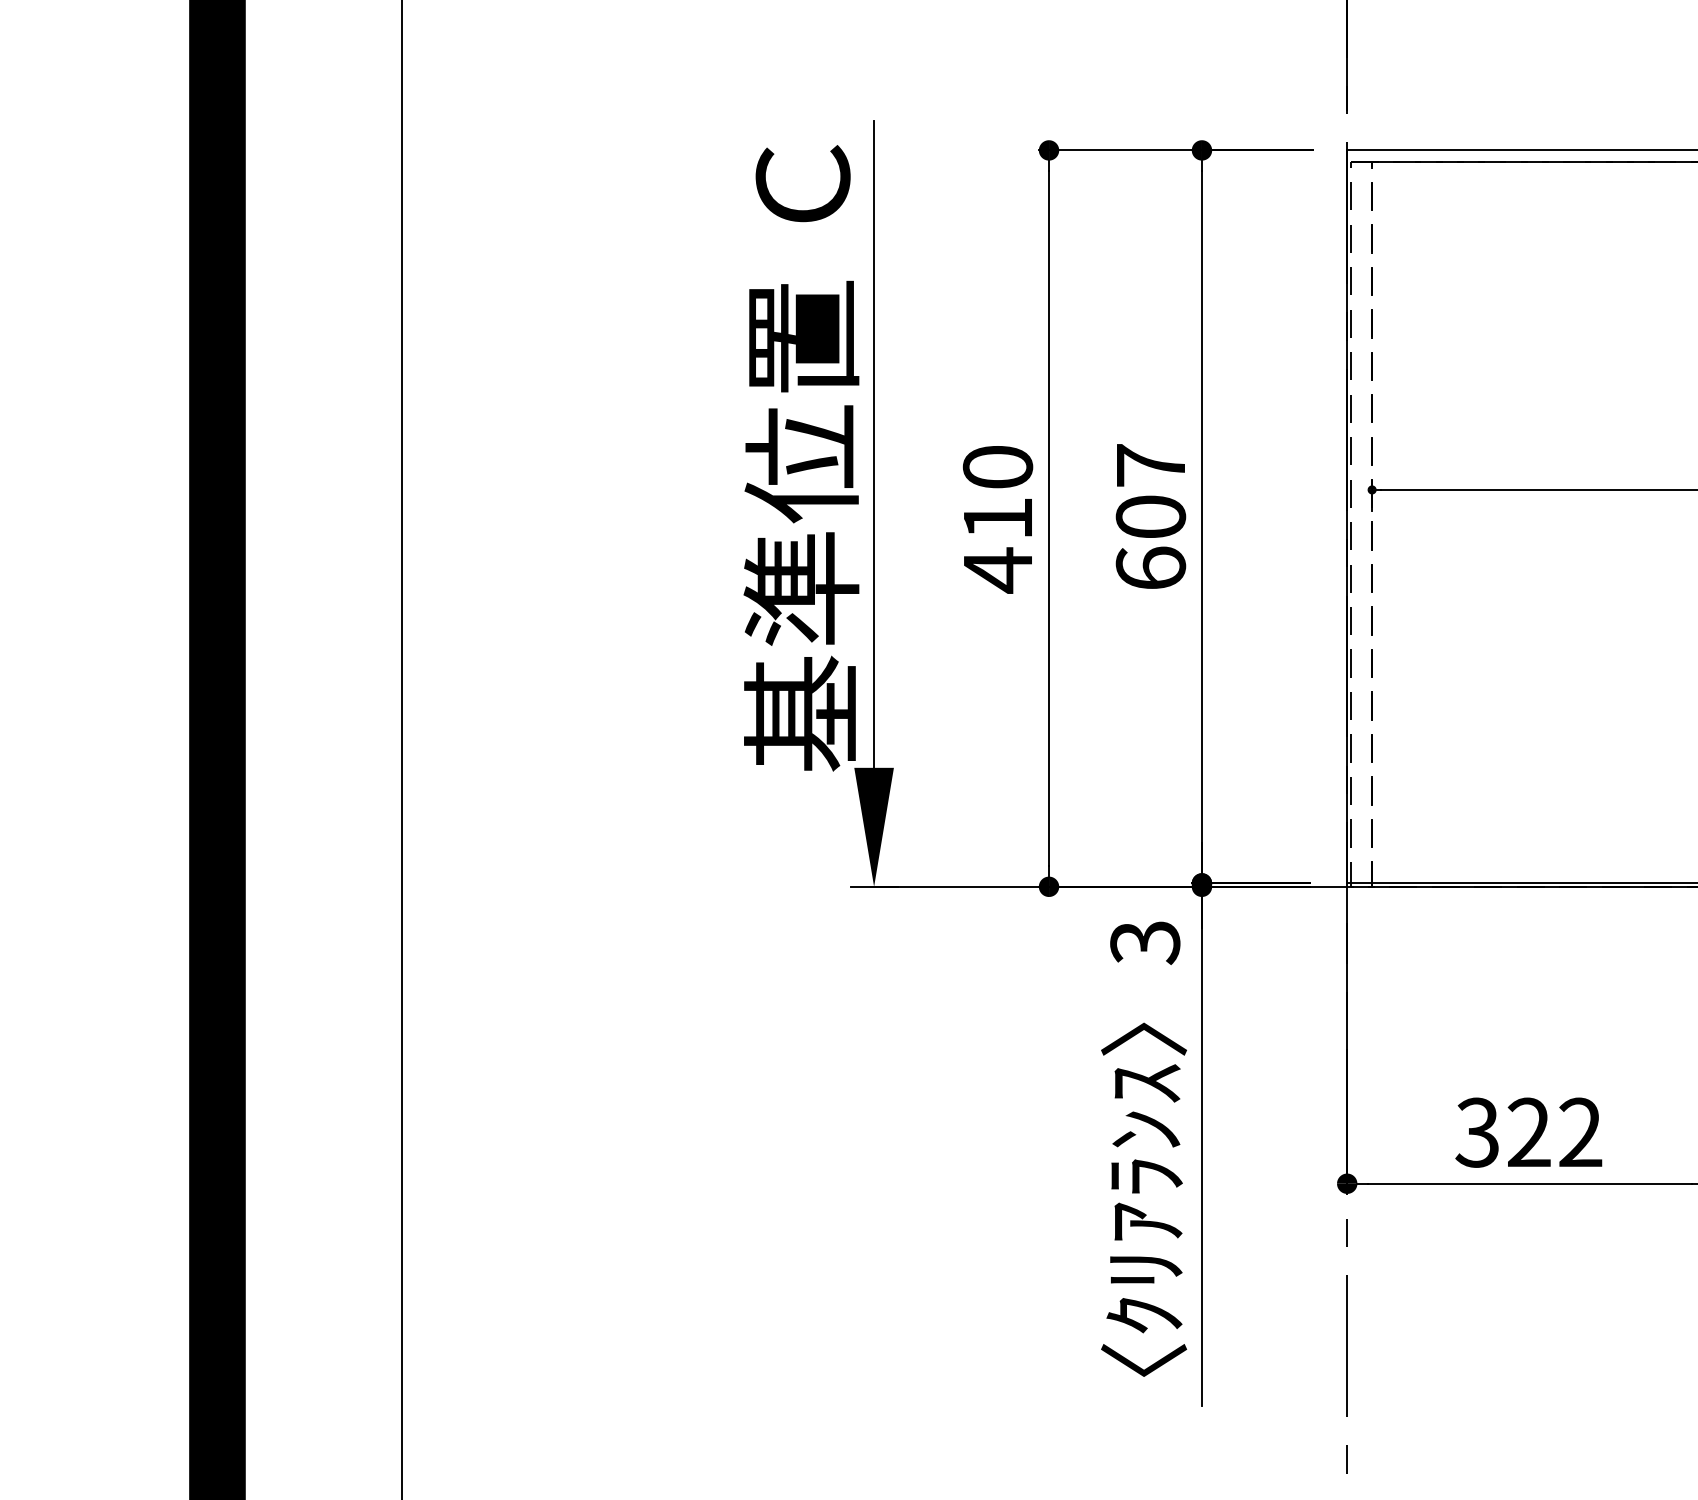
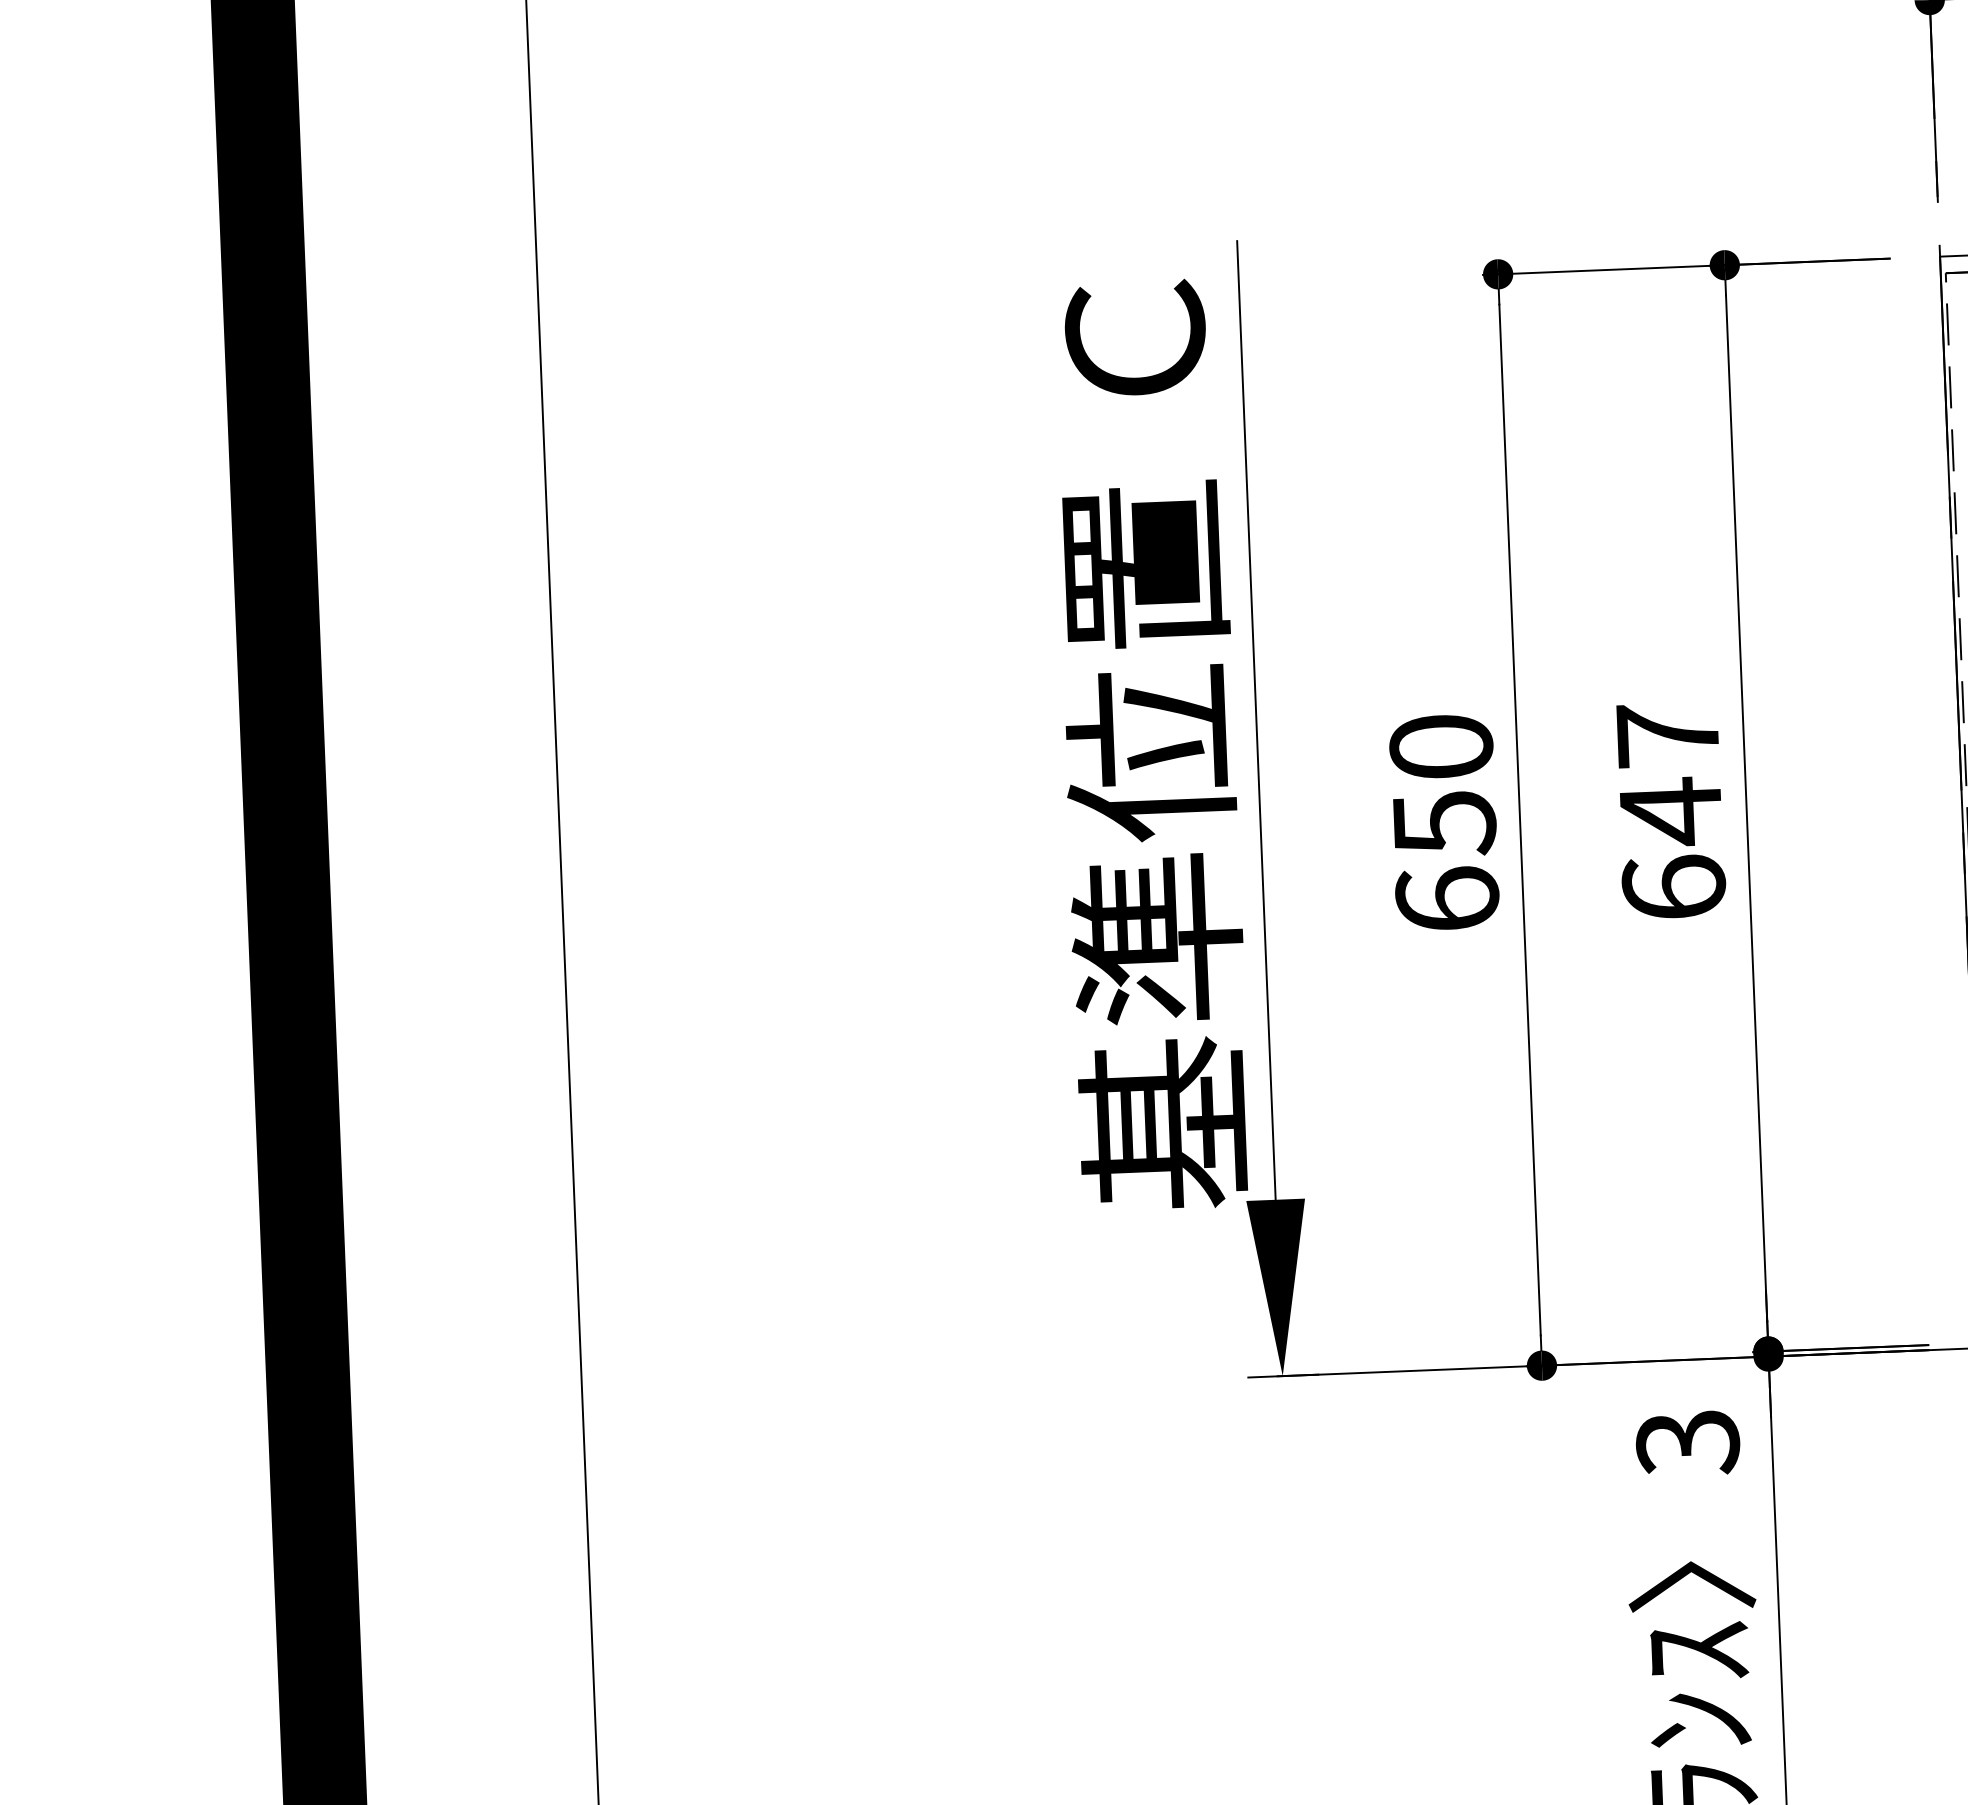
text: (1150, 517) -> (1670, 812), 607 -> 647
text: (997, 545) -> (1445, 862), 410 -> 650

